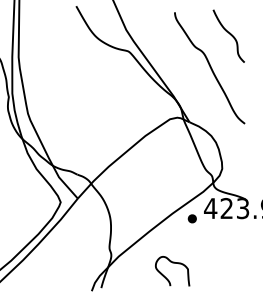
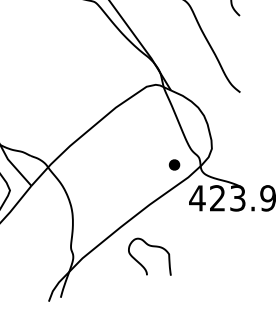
part: (191, 218) -> (173, 164), moved
curve: (172, 263) -> (149, 247), moved

